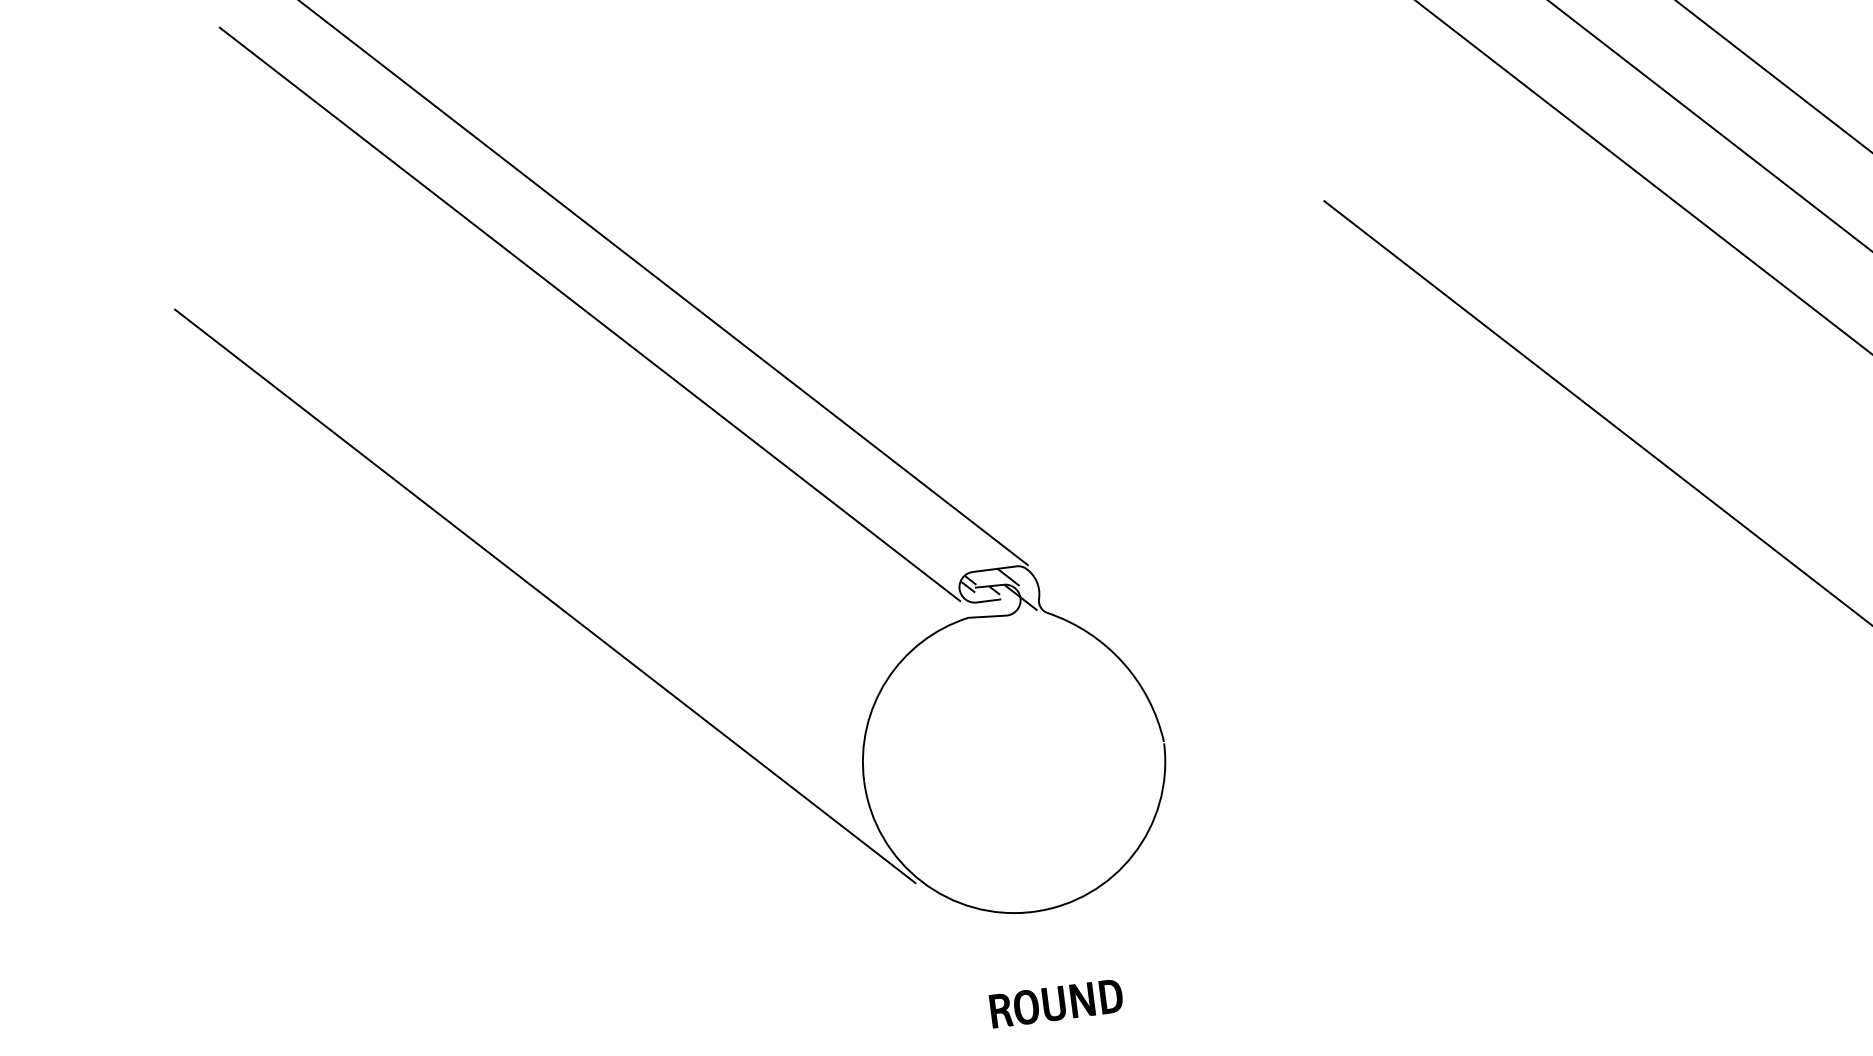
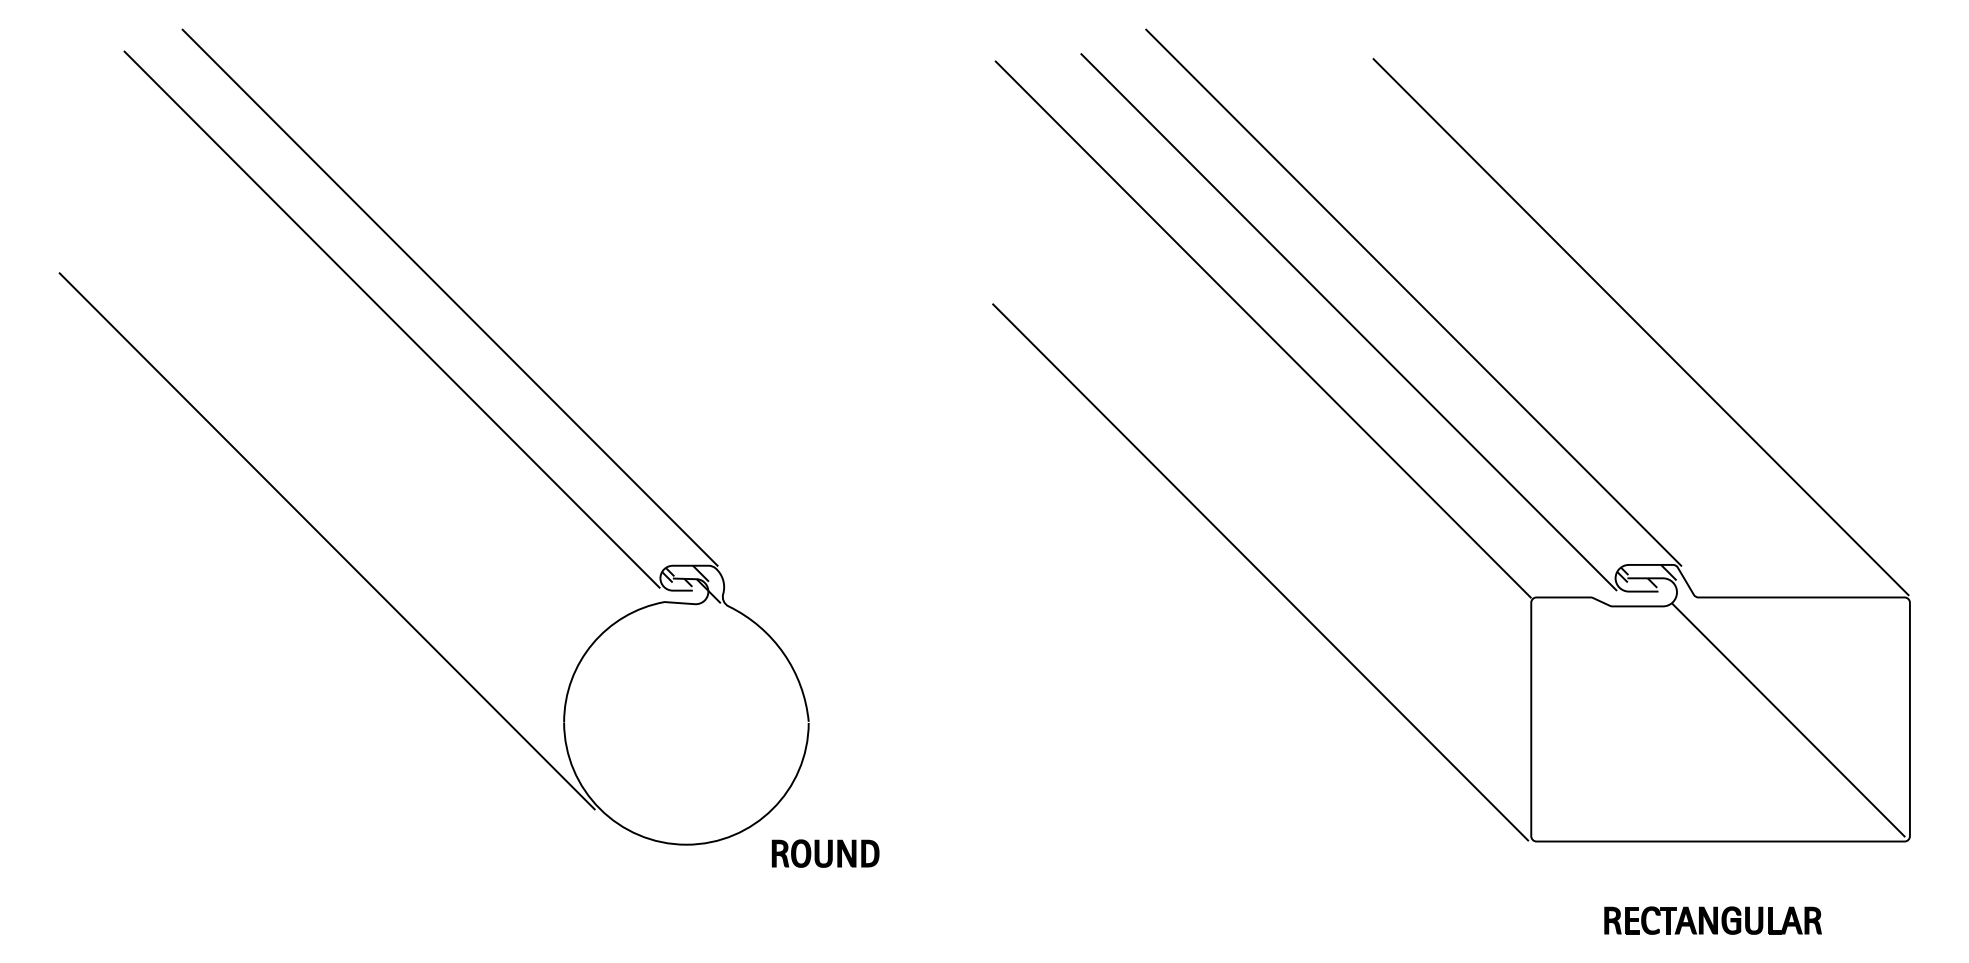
part: (1056, 1003) -> (825, 853), moved

